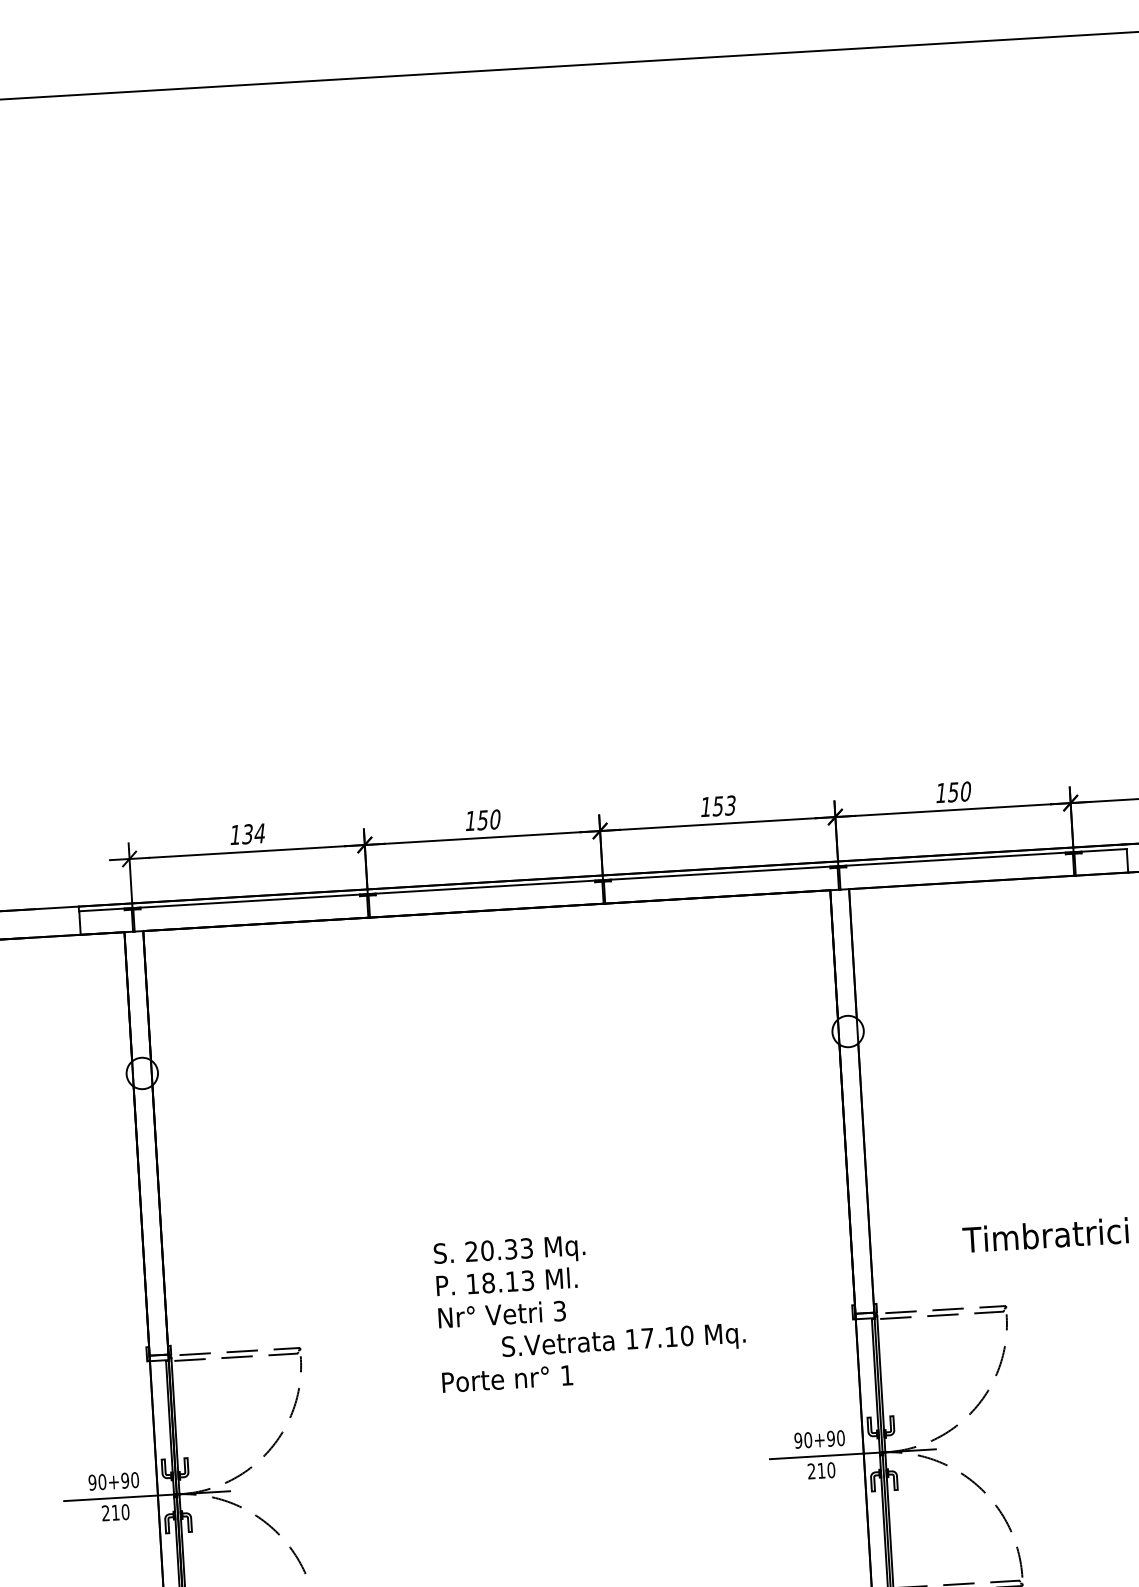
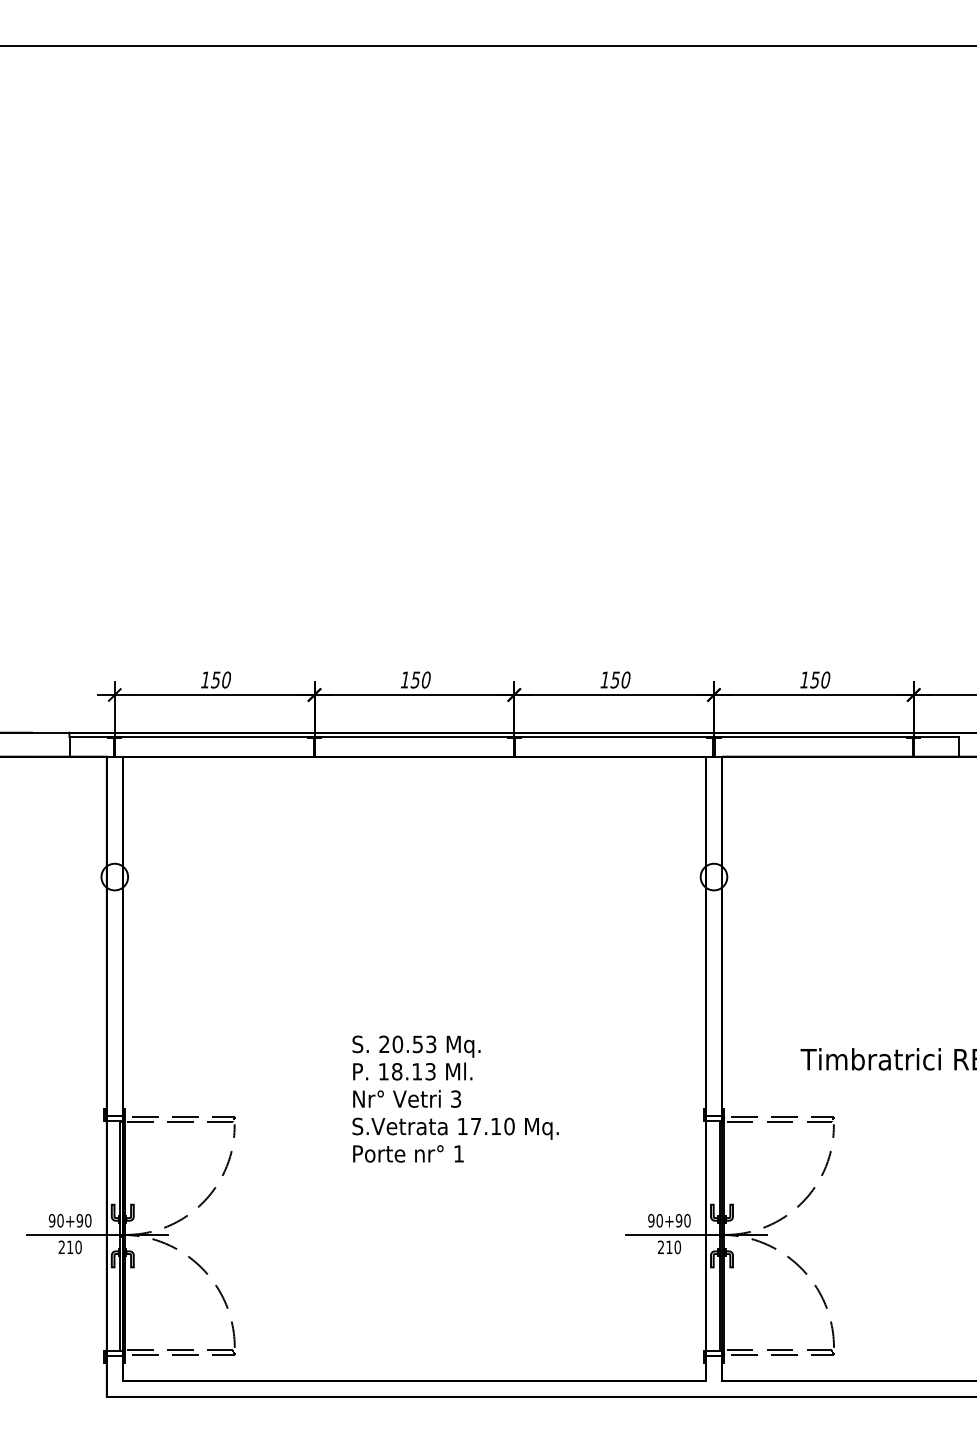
text: (730, 804) -> (625, 679), 153 -> 150
text: (254, 833) -> (221, 679), 134 -> 150
text: (510, 1248) -> (417, 1043), 20.33 -> 20.53
text: (623, 1342) -> (455, 1128), moved

